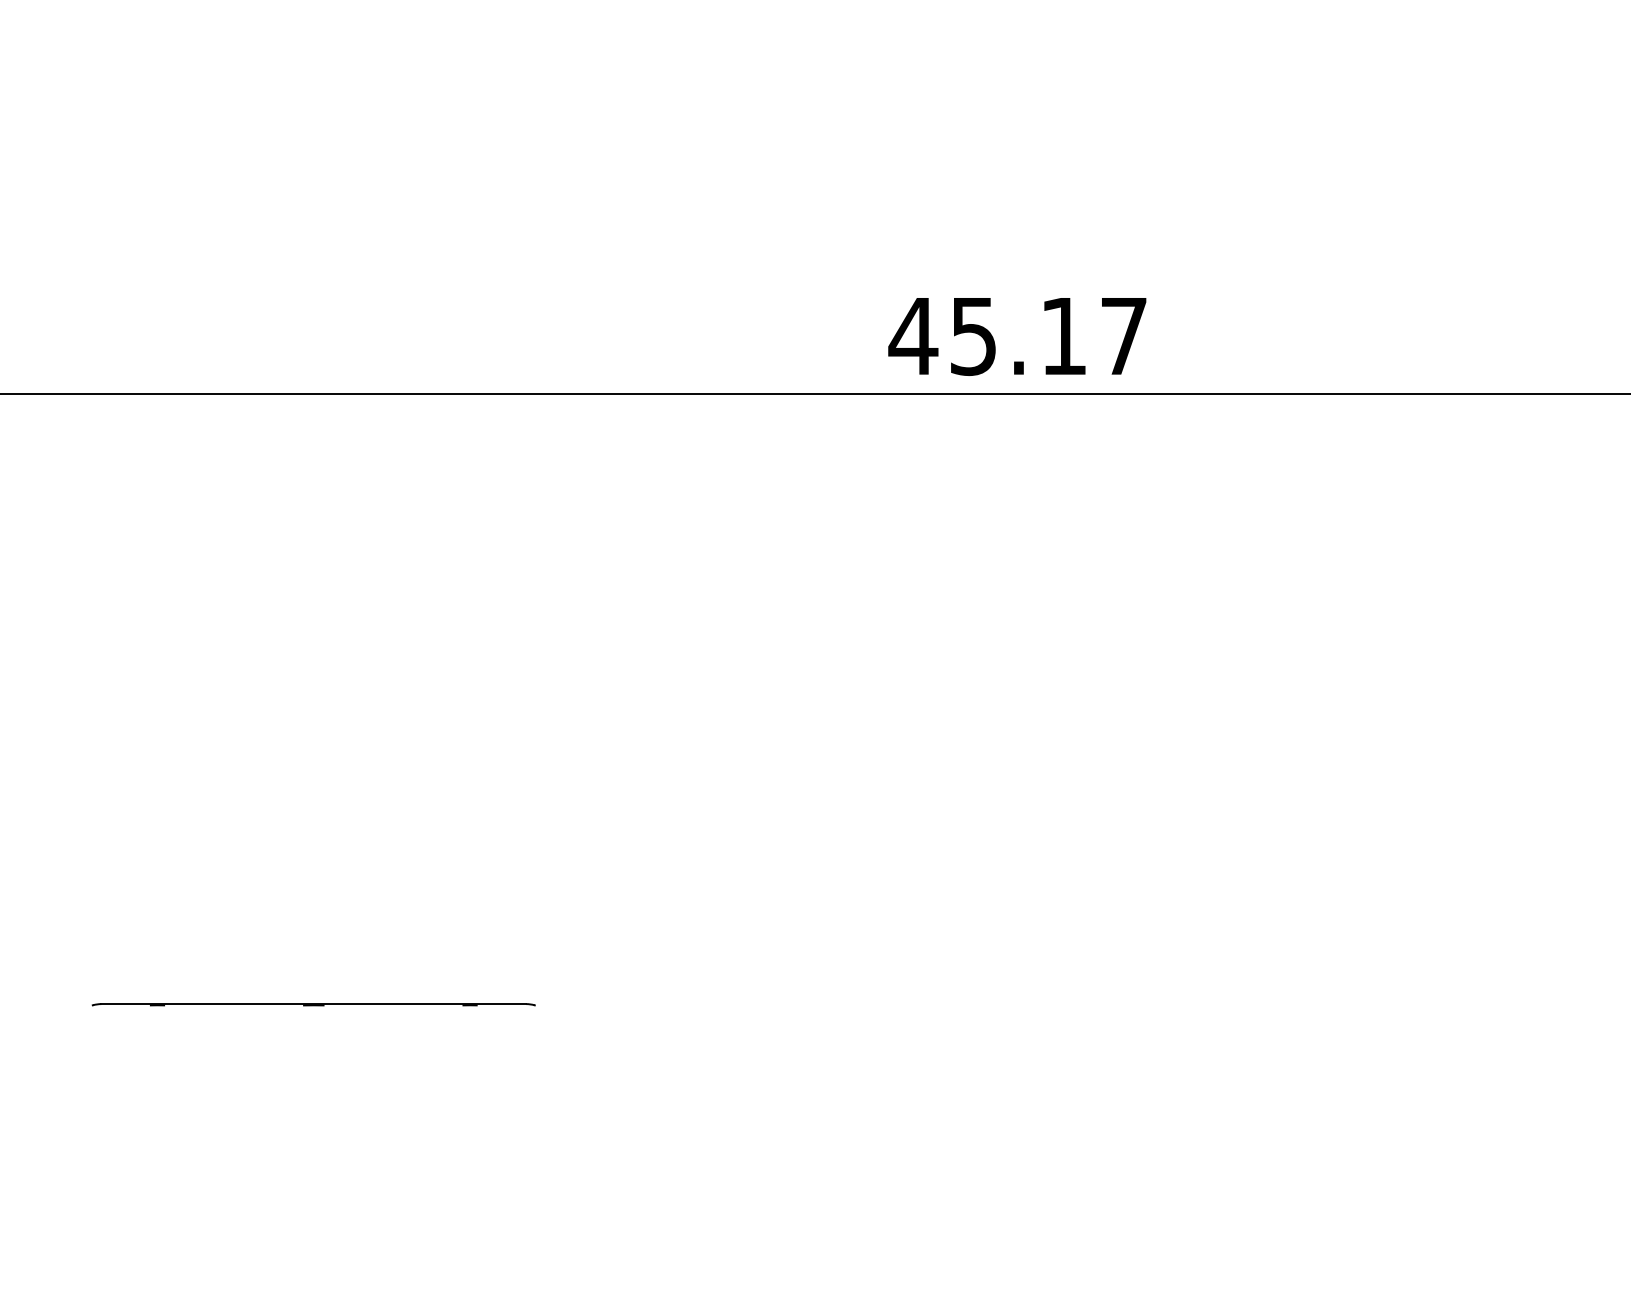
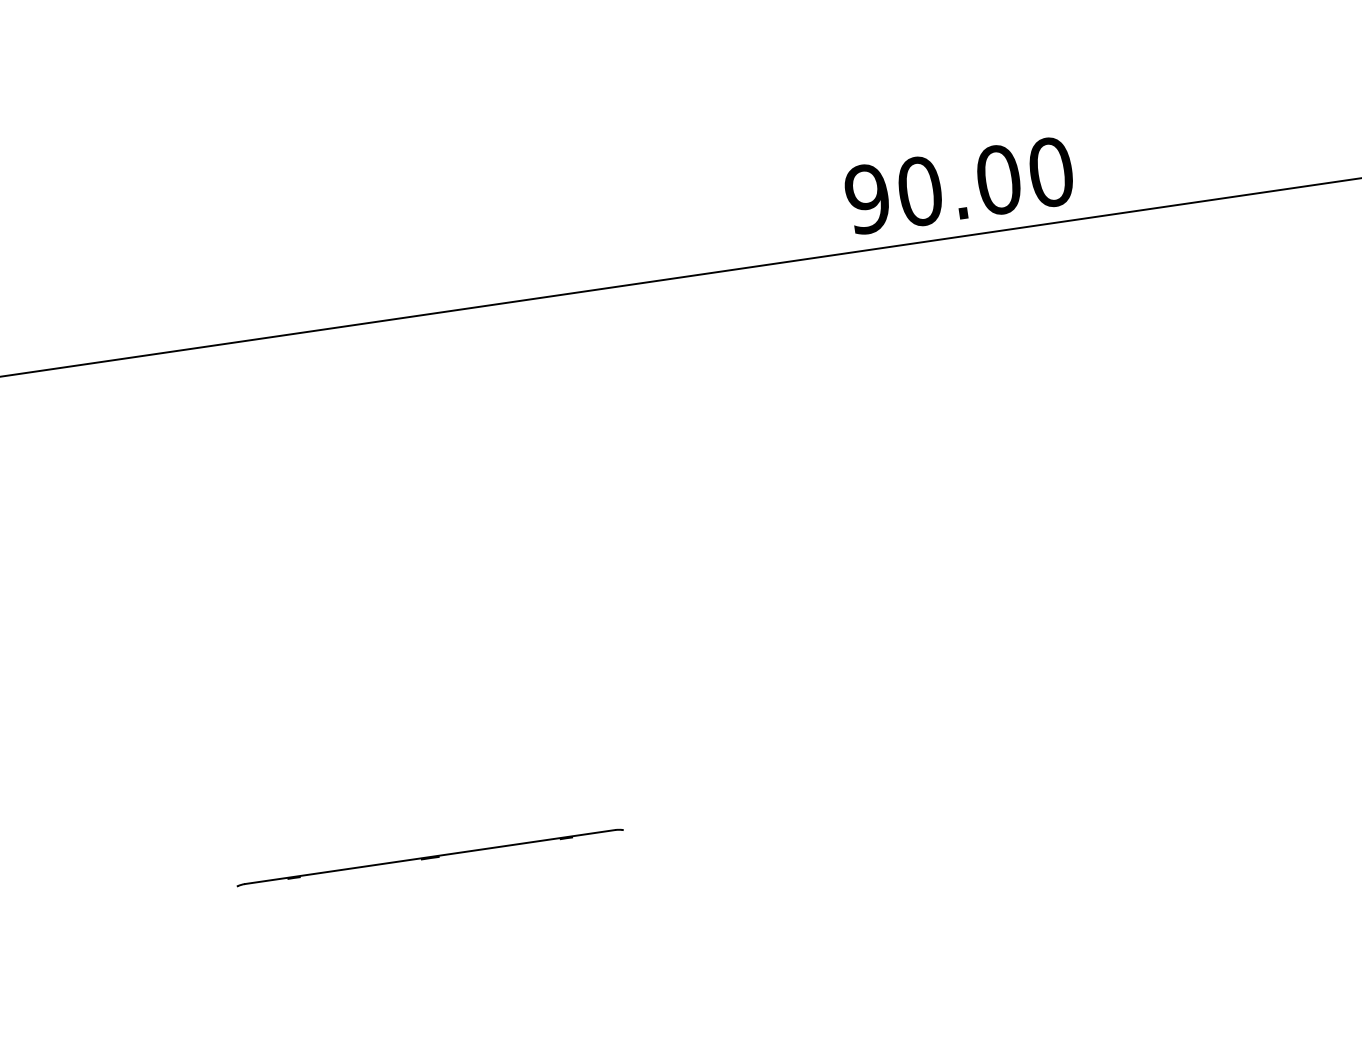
text: (1018, 336) -> (959, 185), 45.17 -> 90.00

